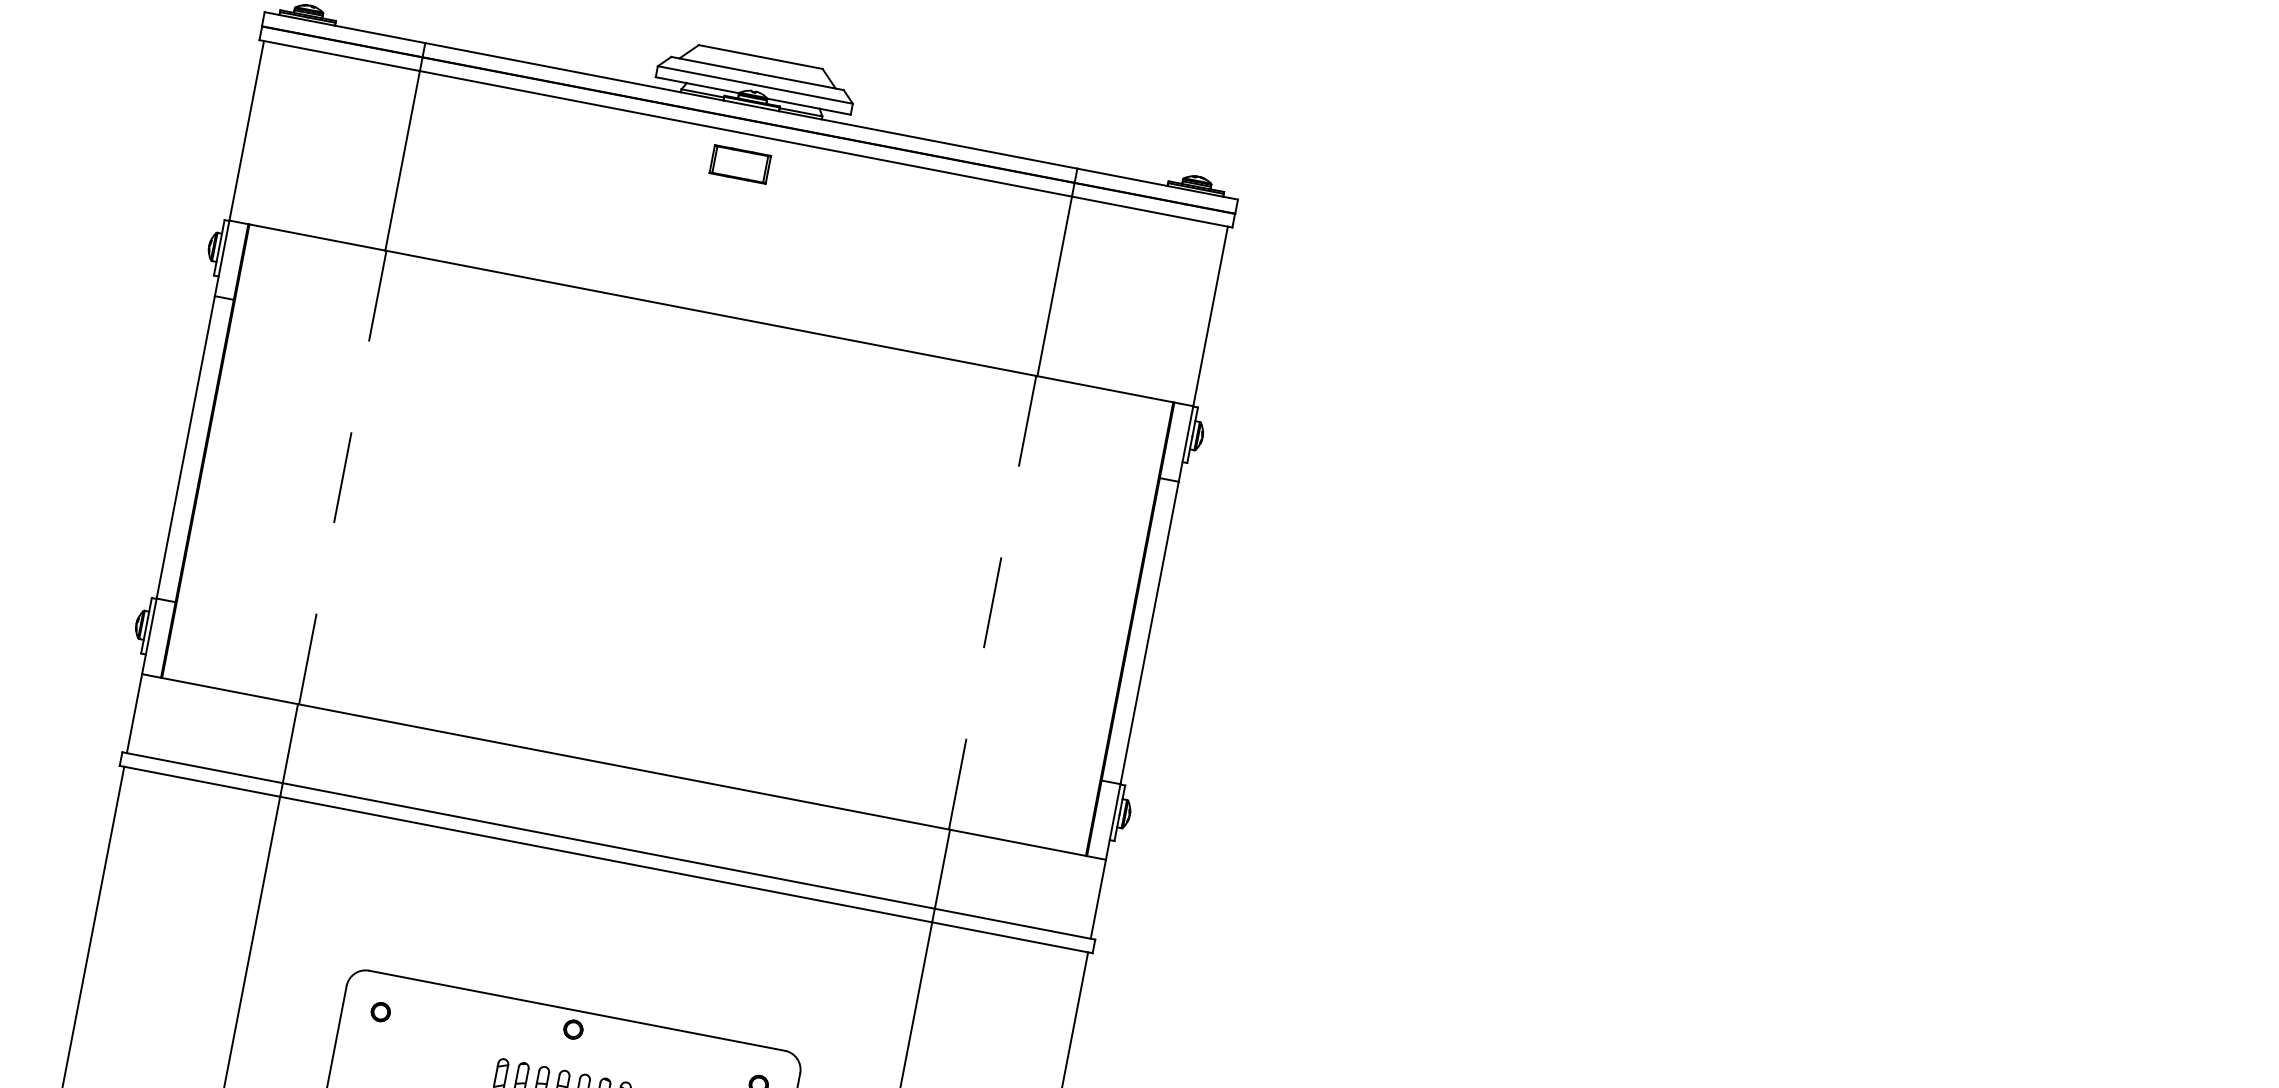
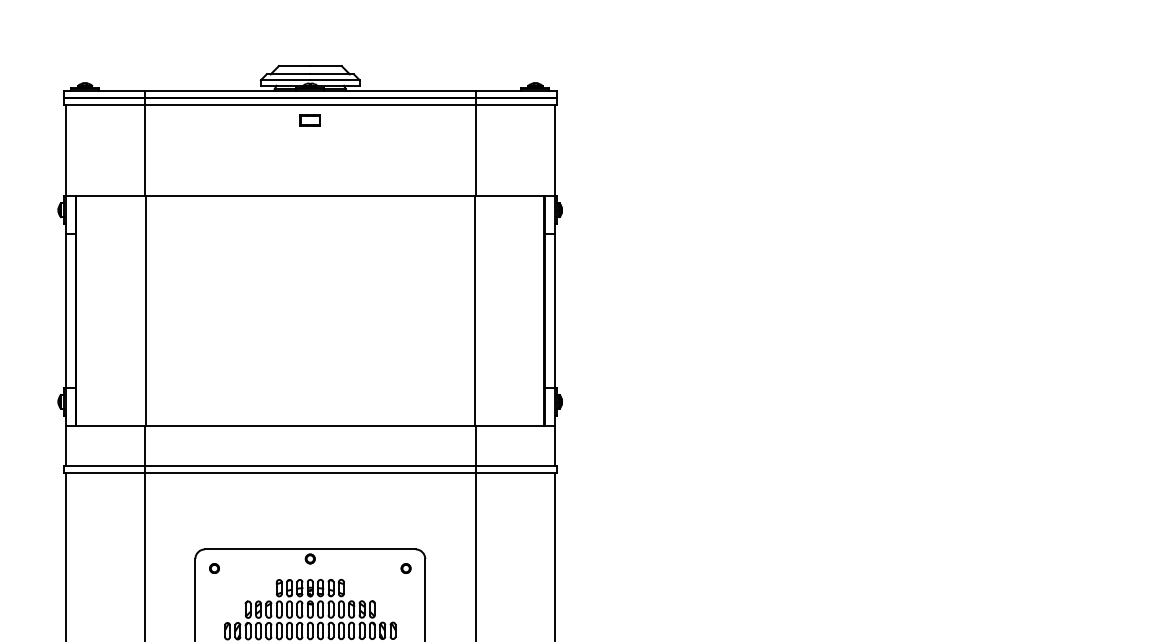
part: (738, 164) -> (309, 120), size x0.71
line: (342, 476) -> (145, 310), dashed -> solid
line: (991, 601) -> (474, 310), dashed -> solid

